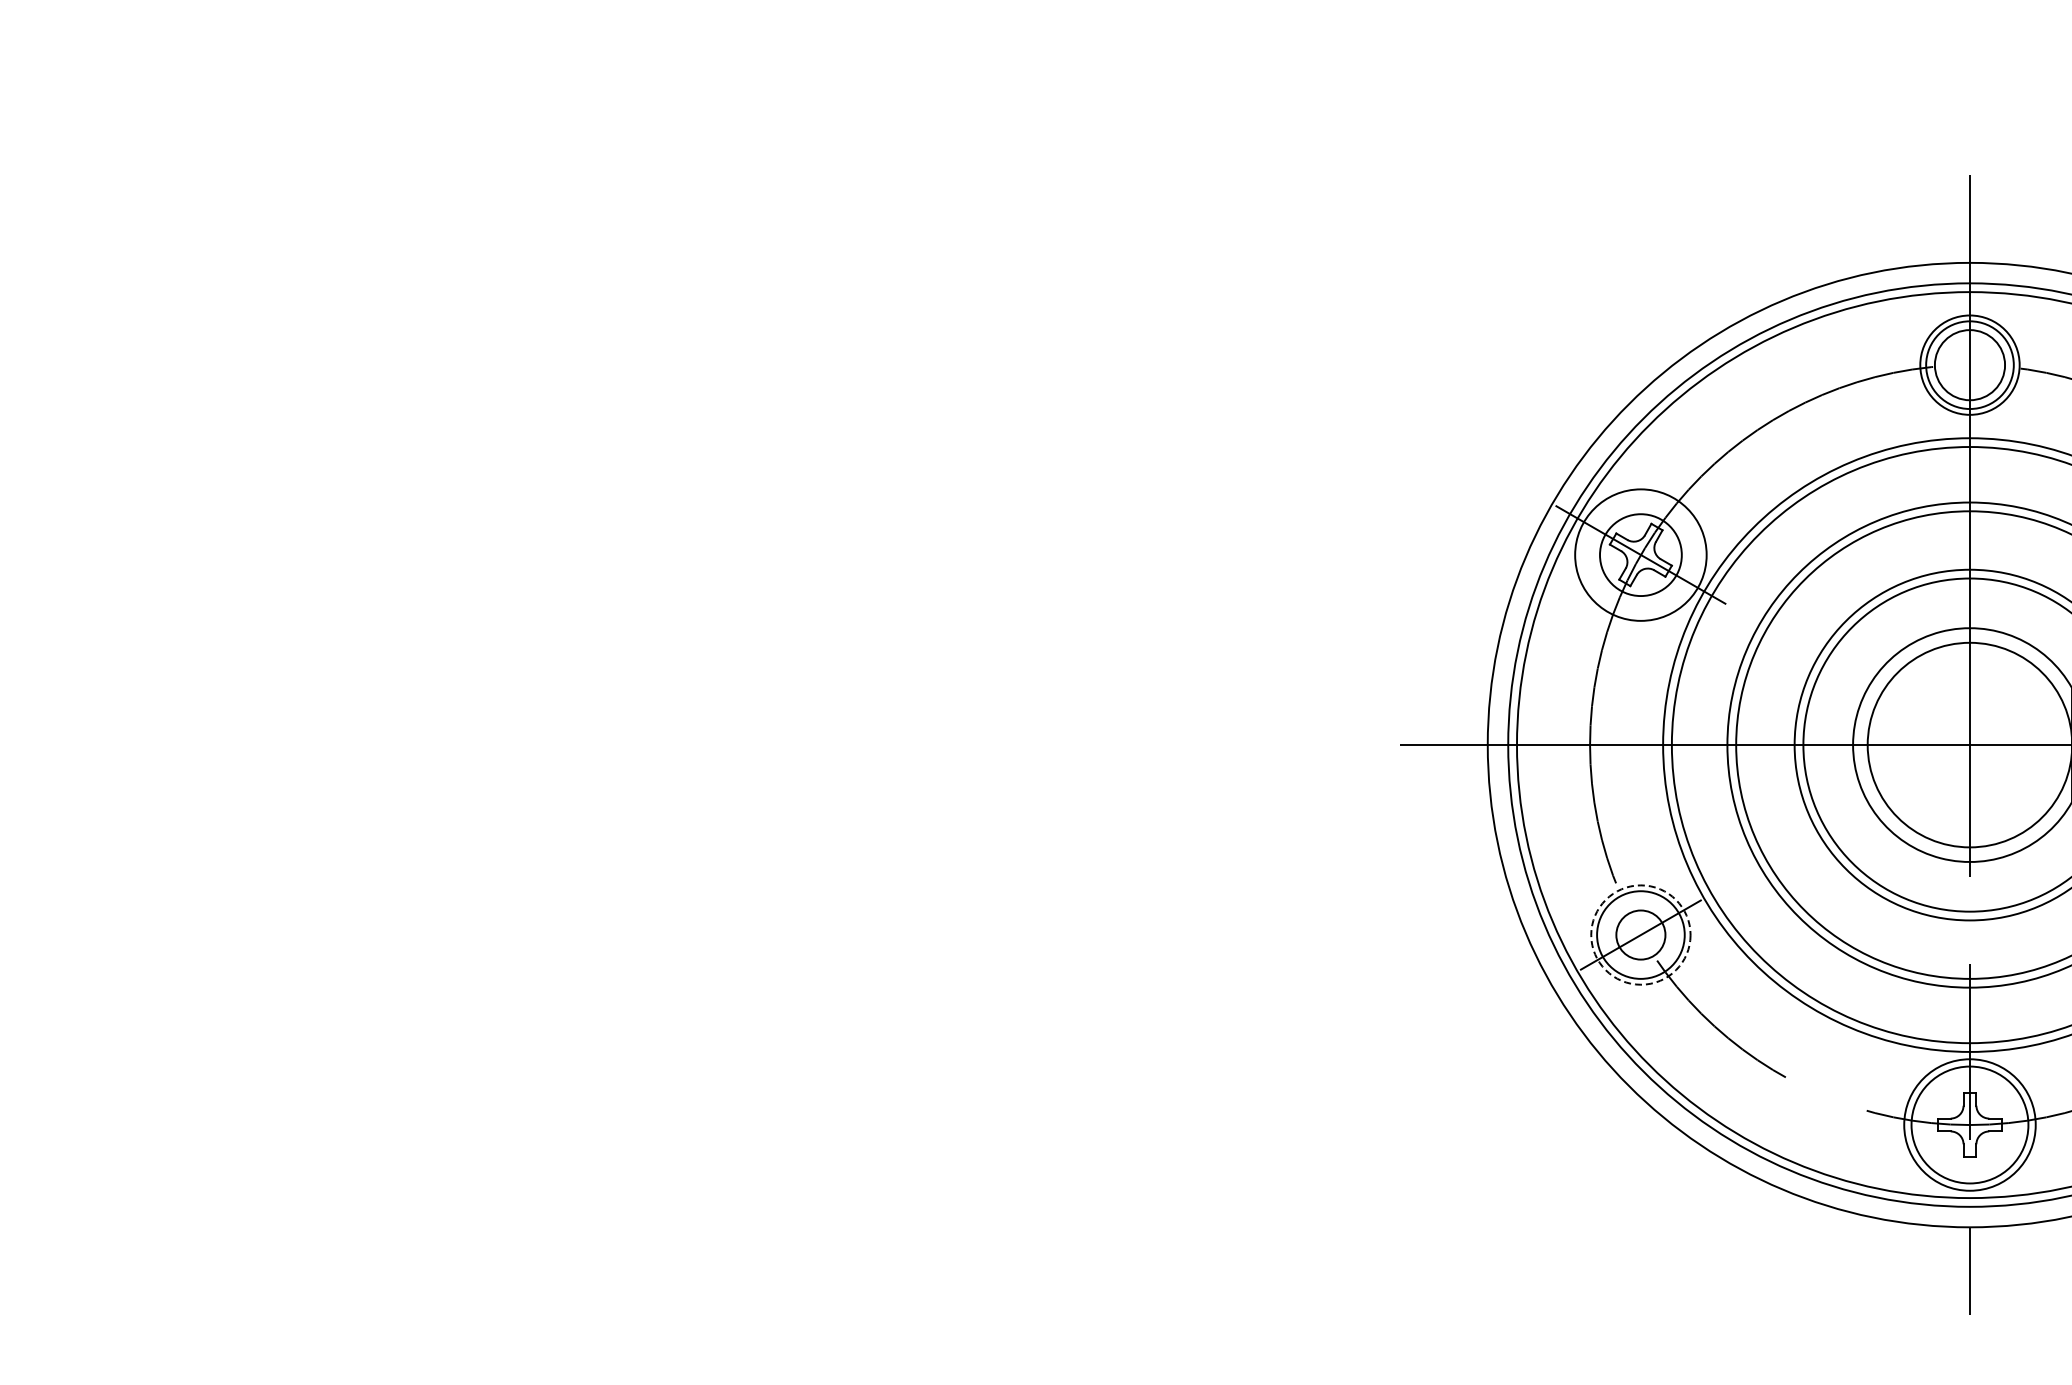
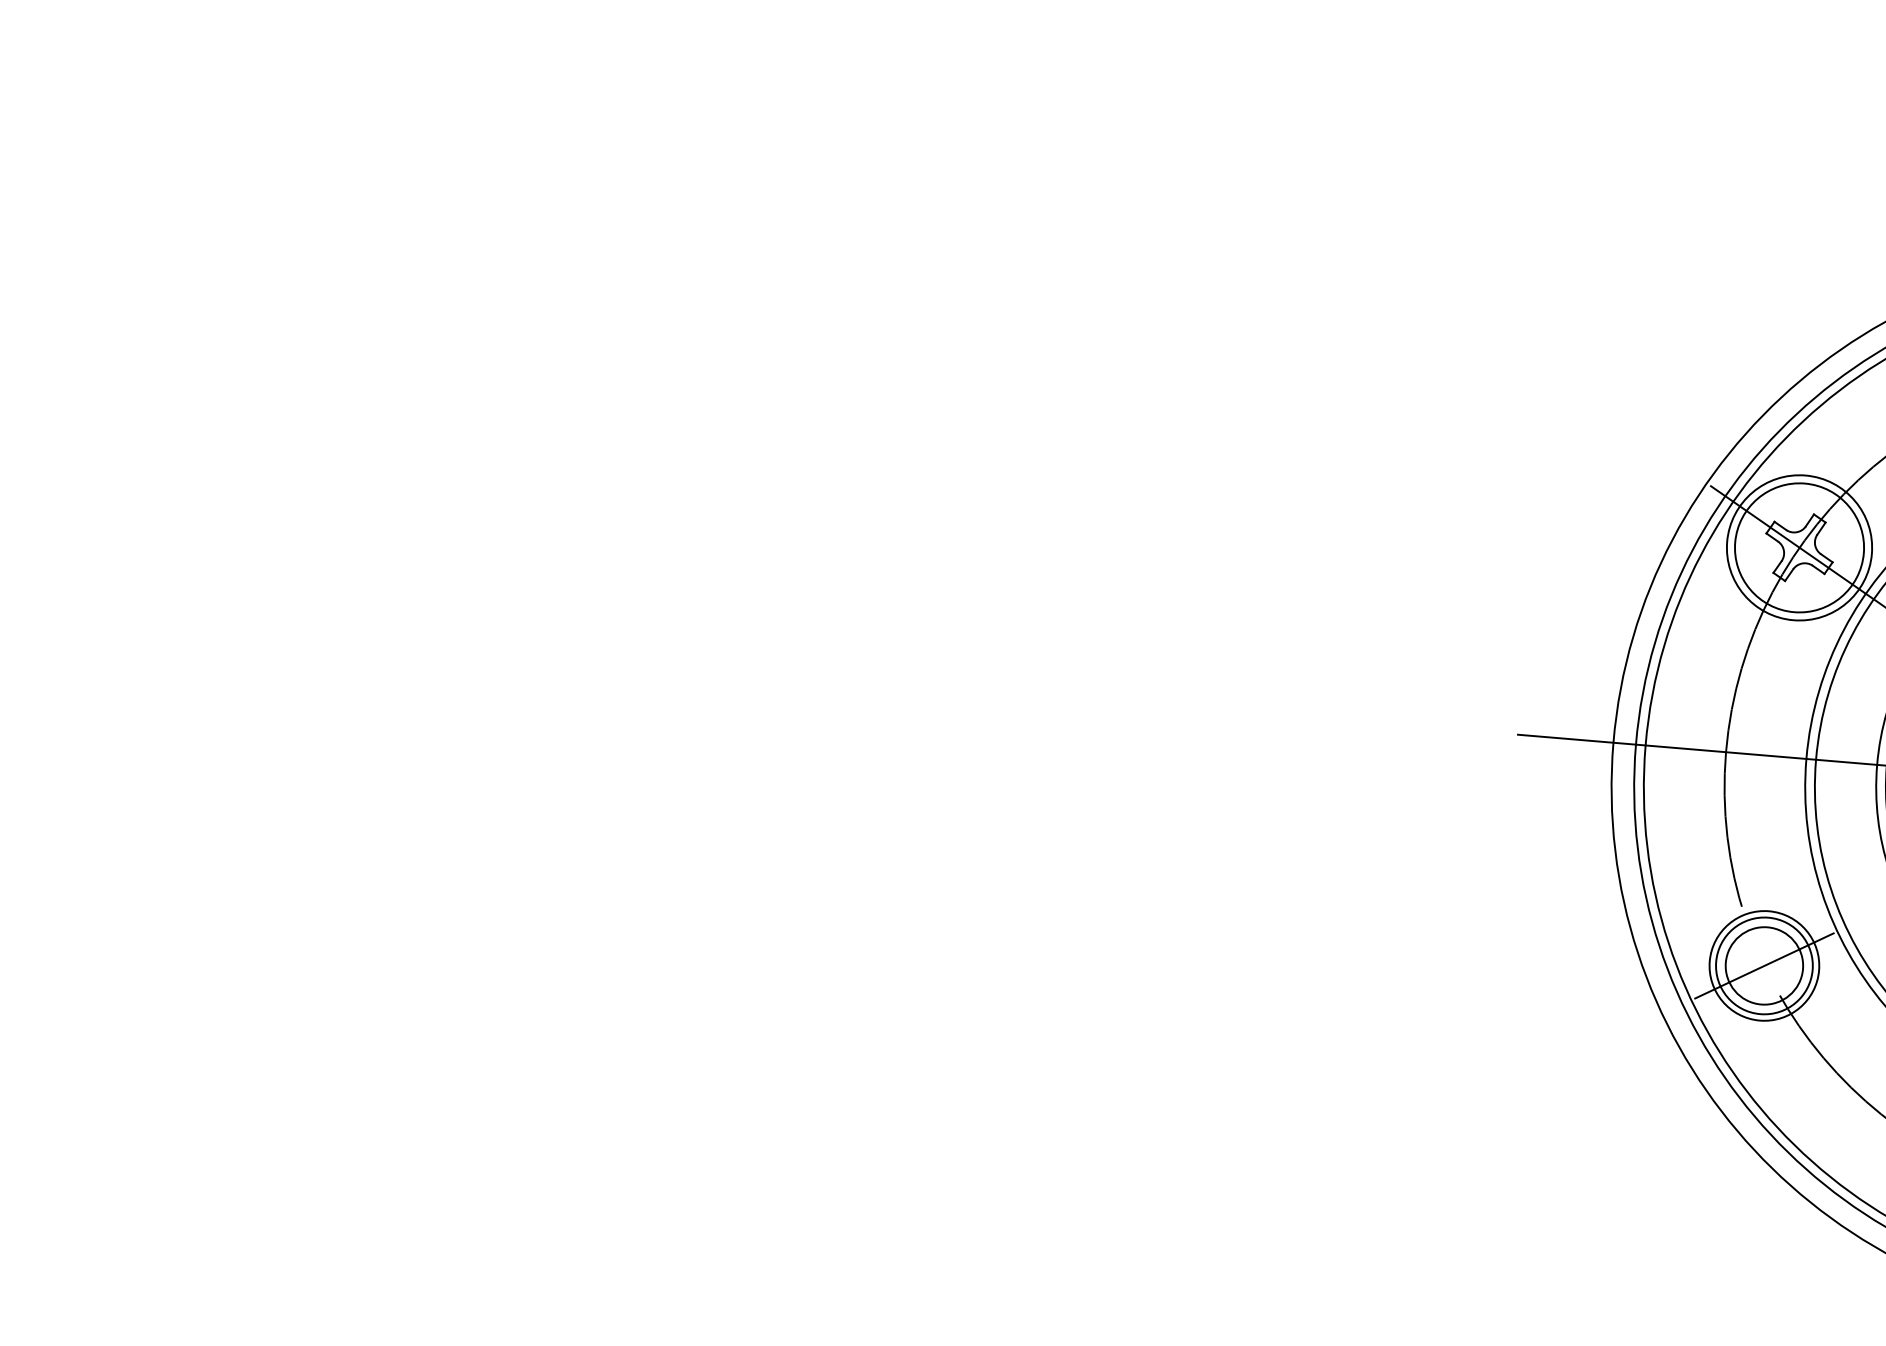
circle: (1640, 554) -> (1799, 547), size x1.43
circle: (1640, 934) -> (1764, 965), dashed -> solid
circle: (1640, 934) -> (1764, 965), size x1.43

